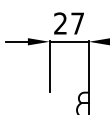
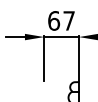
text: (61, 23) -> (54, 20), 27 -> 67

